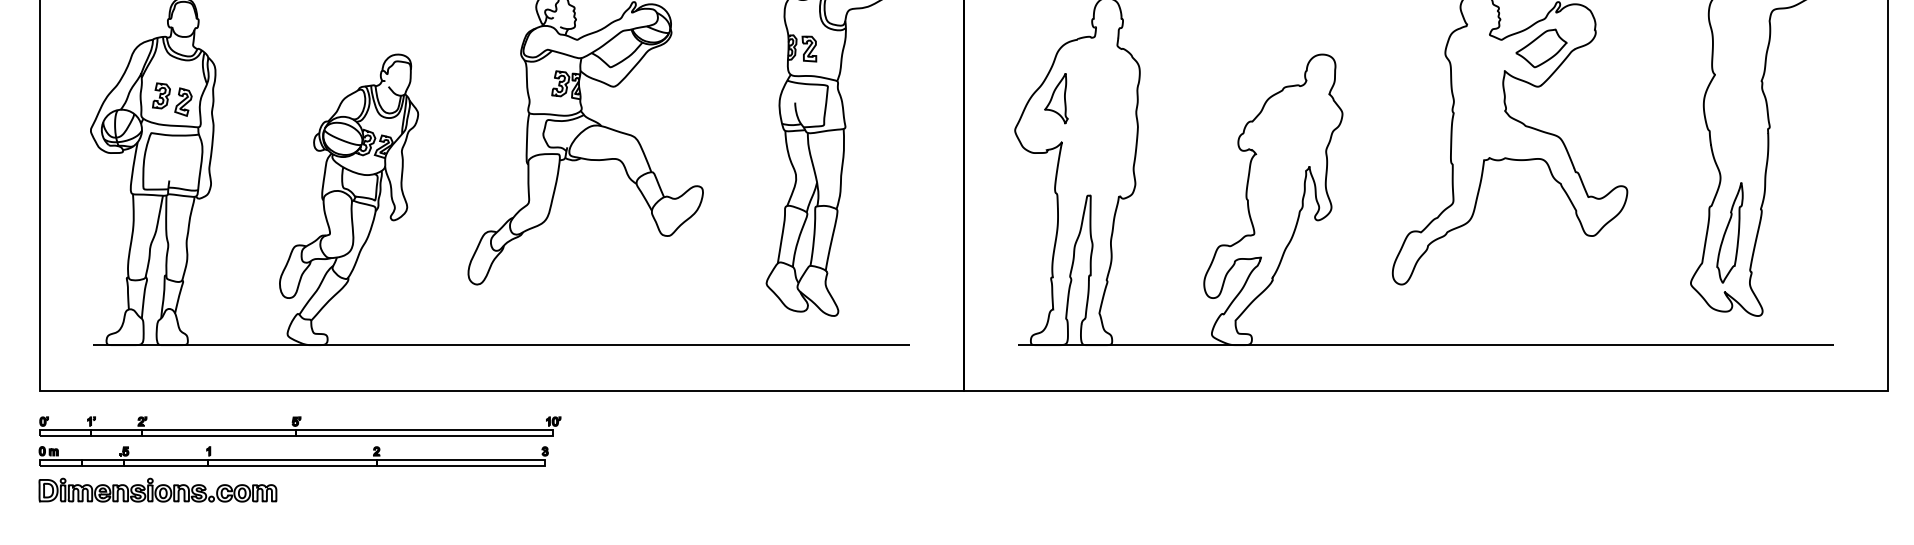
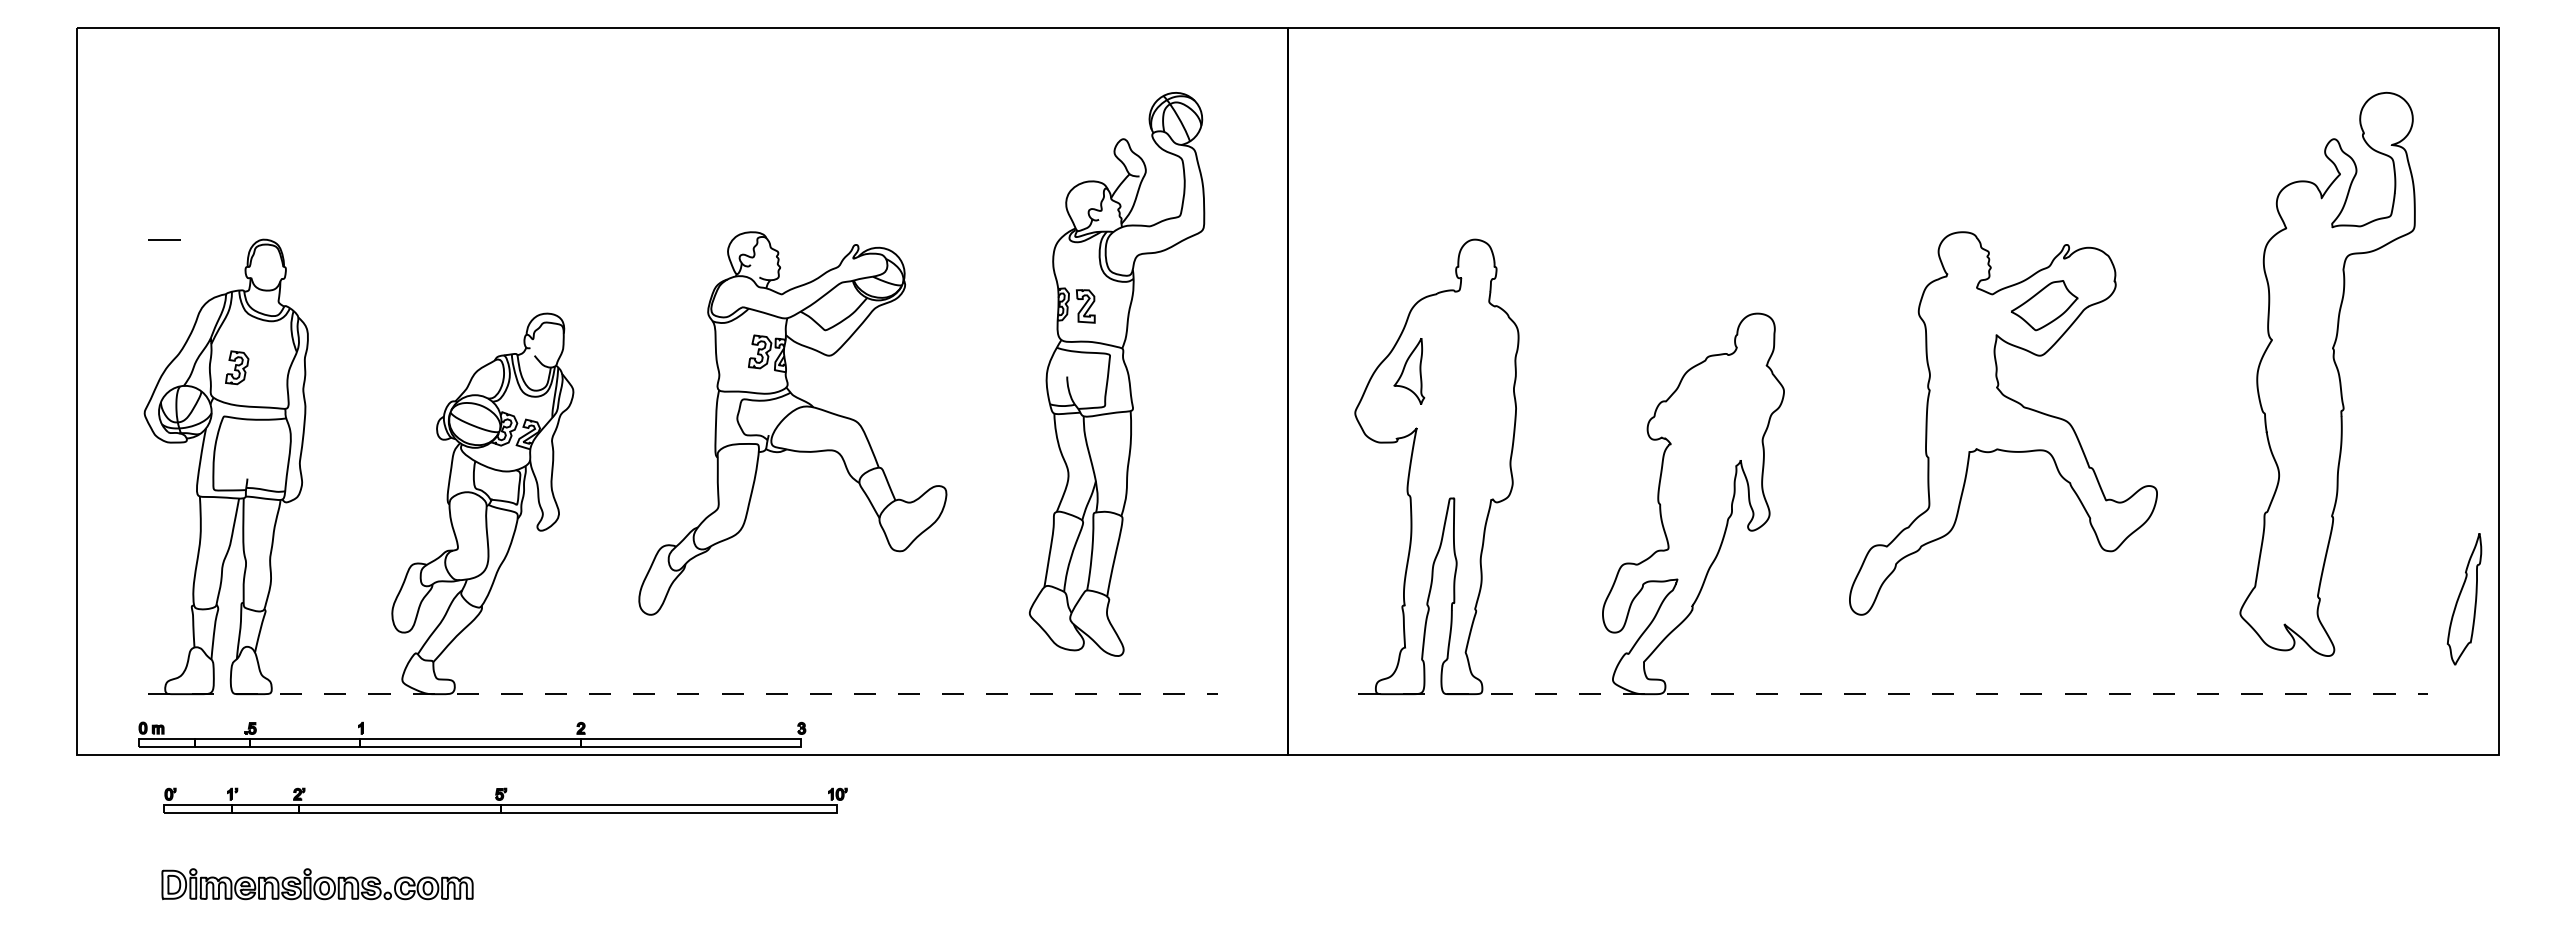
part: (183, 101) -> (265, 375), removed
part: (1729, 233) -> (2464, 599), moved
line: (501, 345) -> (682, 694), solid -> dashed
line: (1426, 345) -> (1893, 694), solid -> dashed
part: (299, 426) -> (505, 800), moved
part: (293, 456) -> (472, 734), moved
part: (157, 490) -> (317, 884), moved

